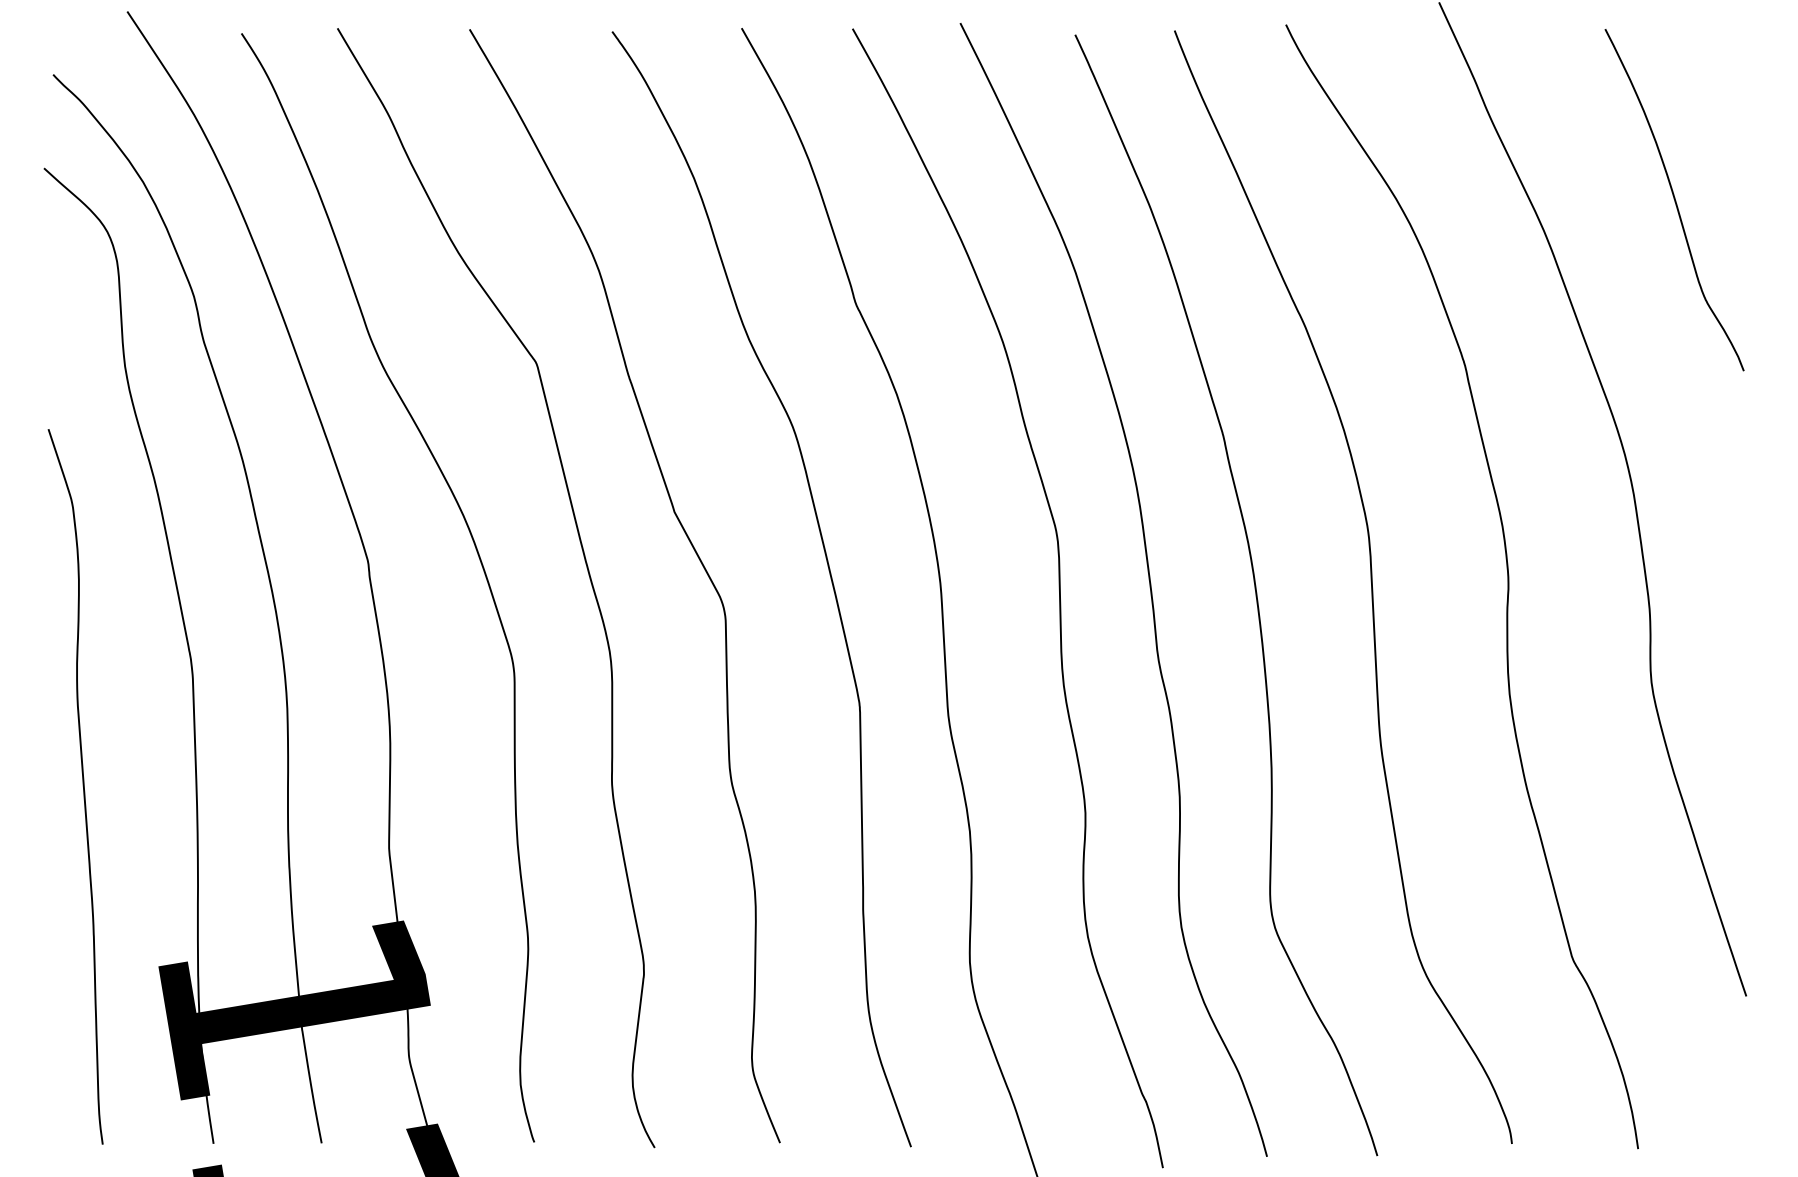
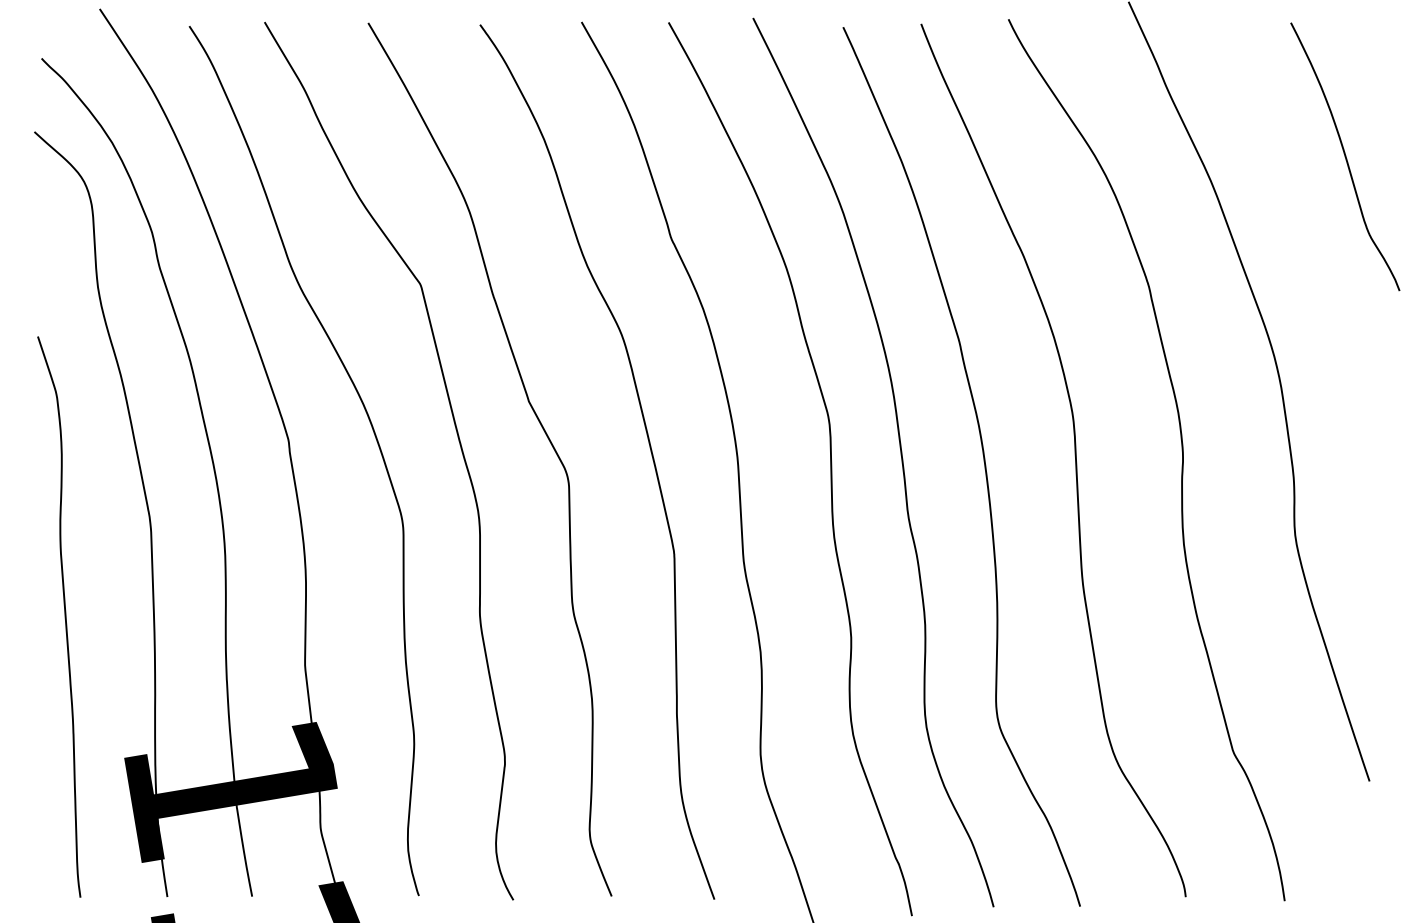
curve: (1674, 199) -> (1345, 156), moved

